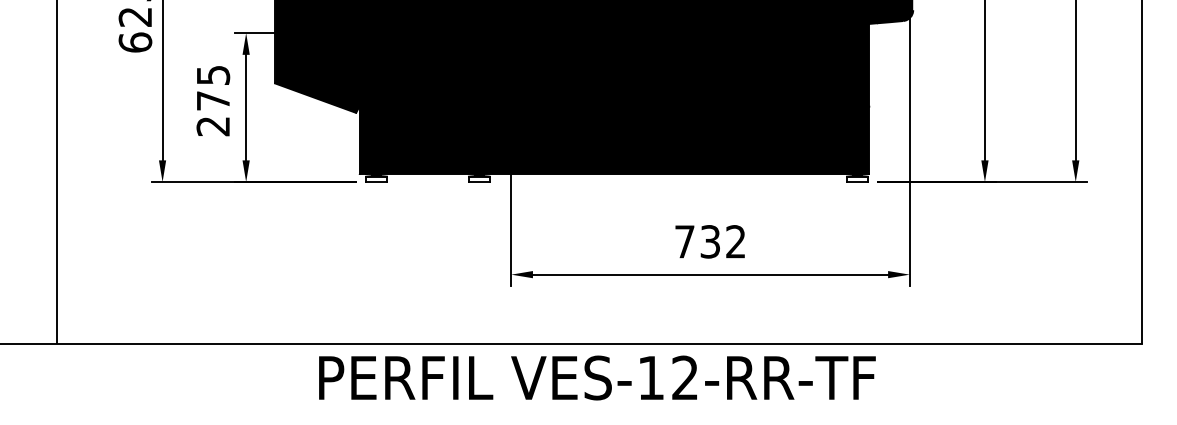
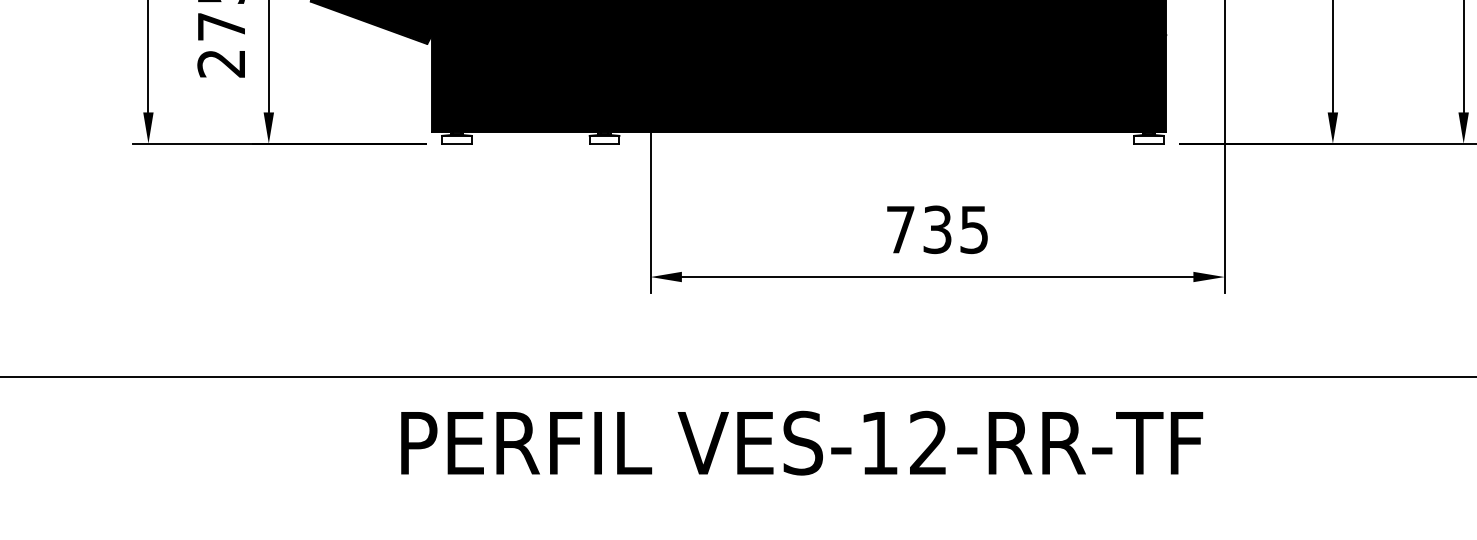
text: (735, 241) -> (973, 229), 732 -> 735
text: (597, 377) -> (802, 442), moved

